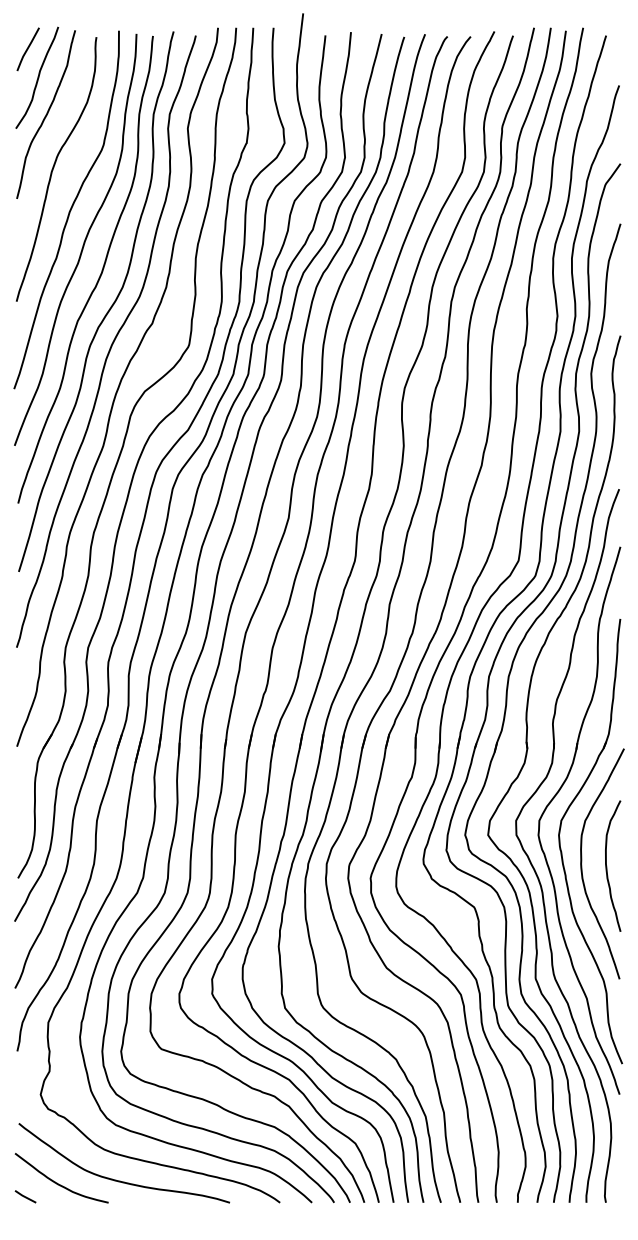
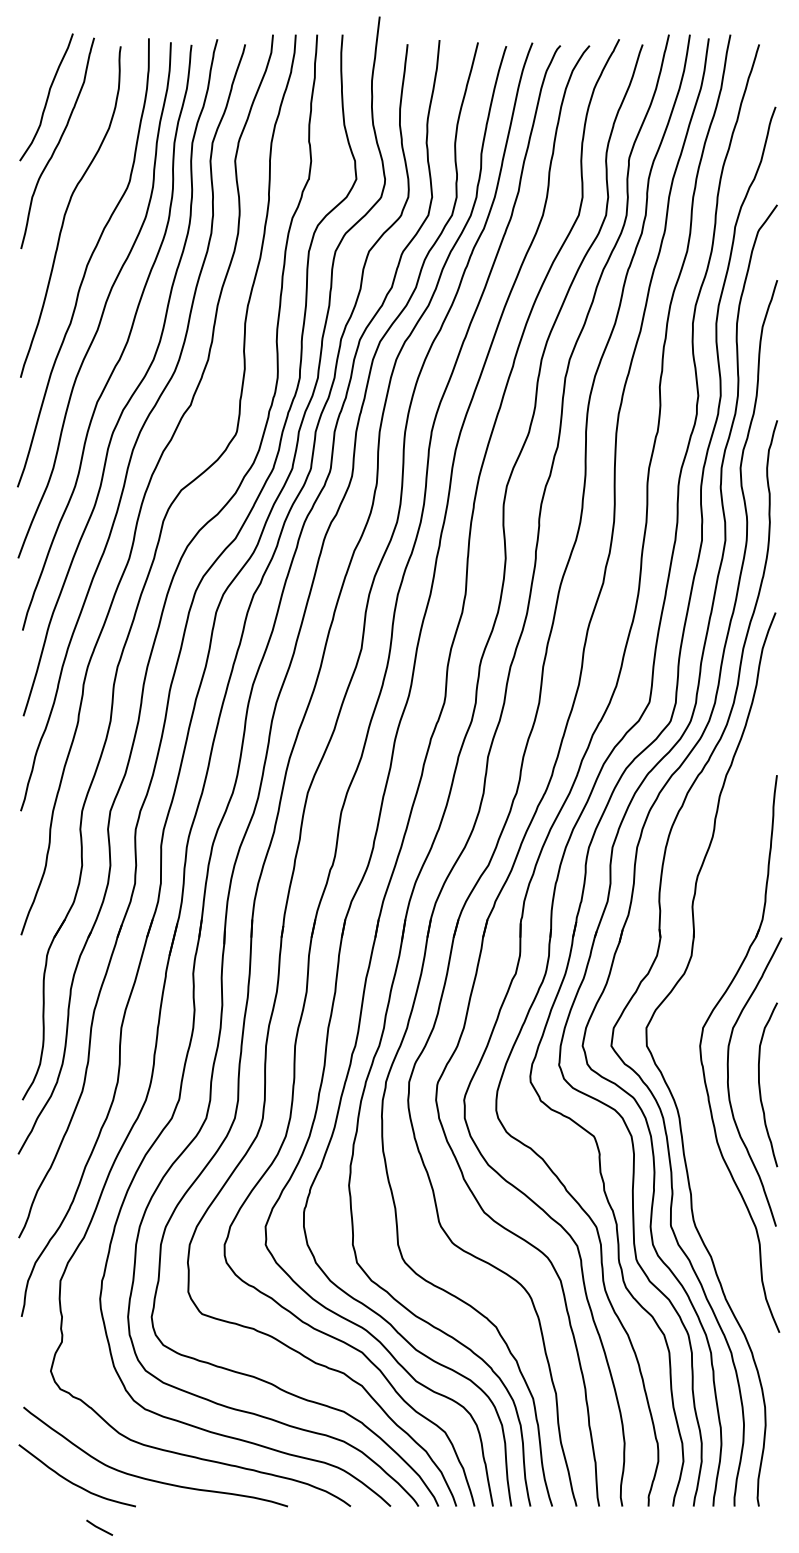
line: (27, 49) -> (34, 61), removed
part: (555, 797) -> (695, 998), removed
line: (25, 1196) -> (99, 1527), moved

